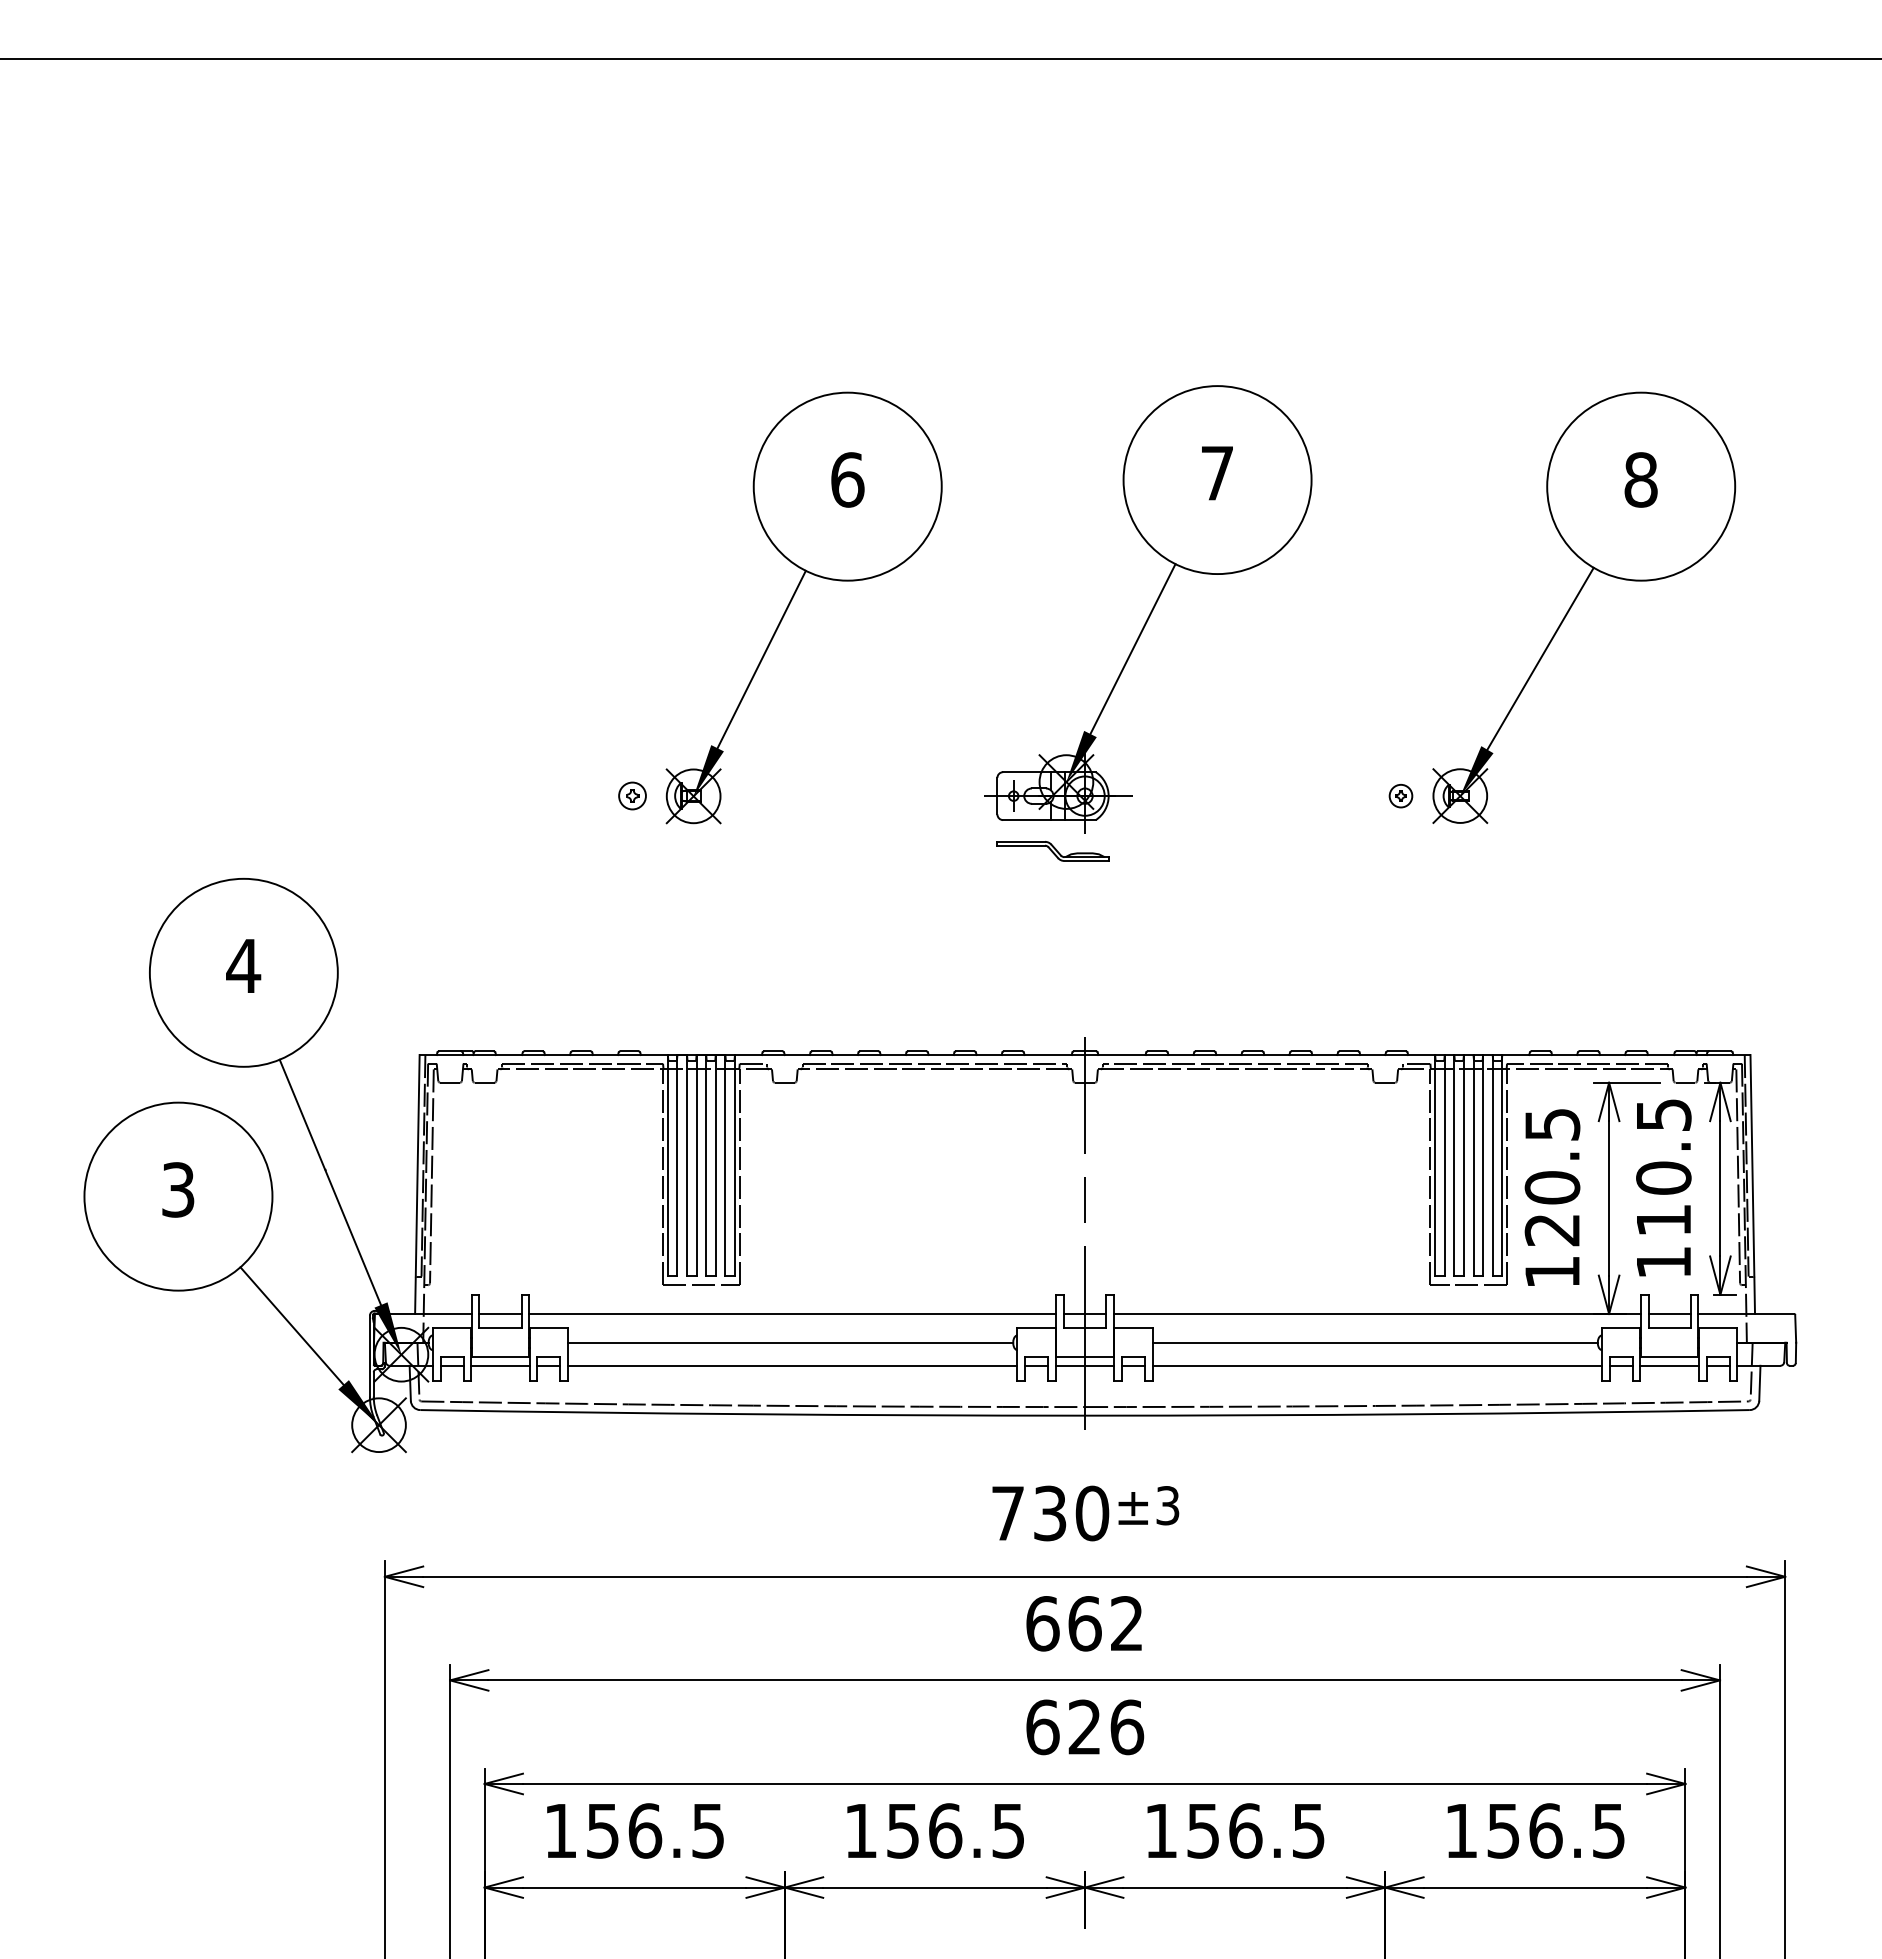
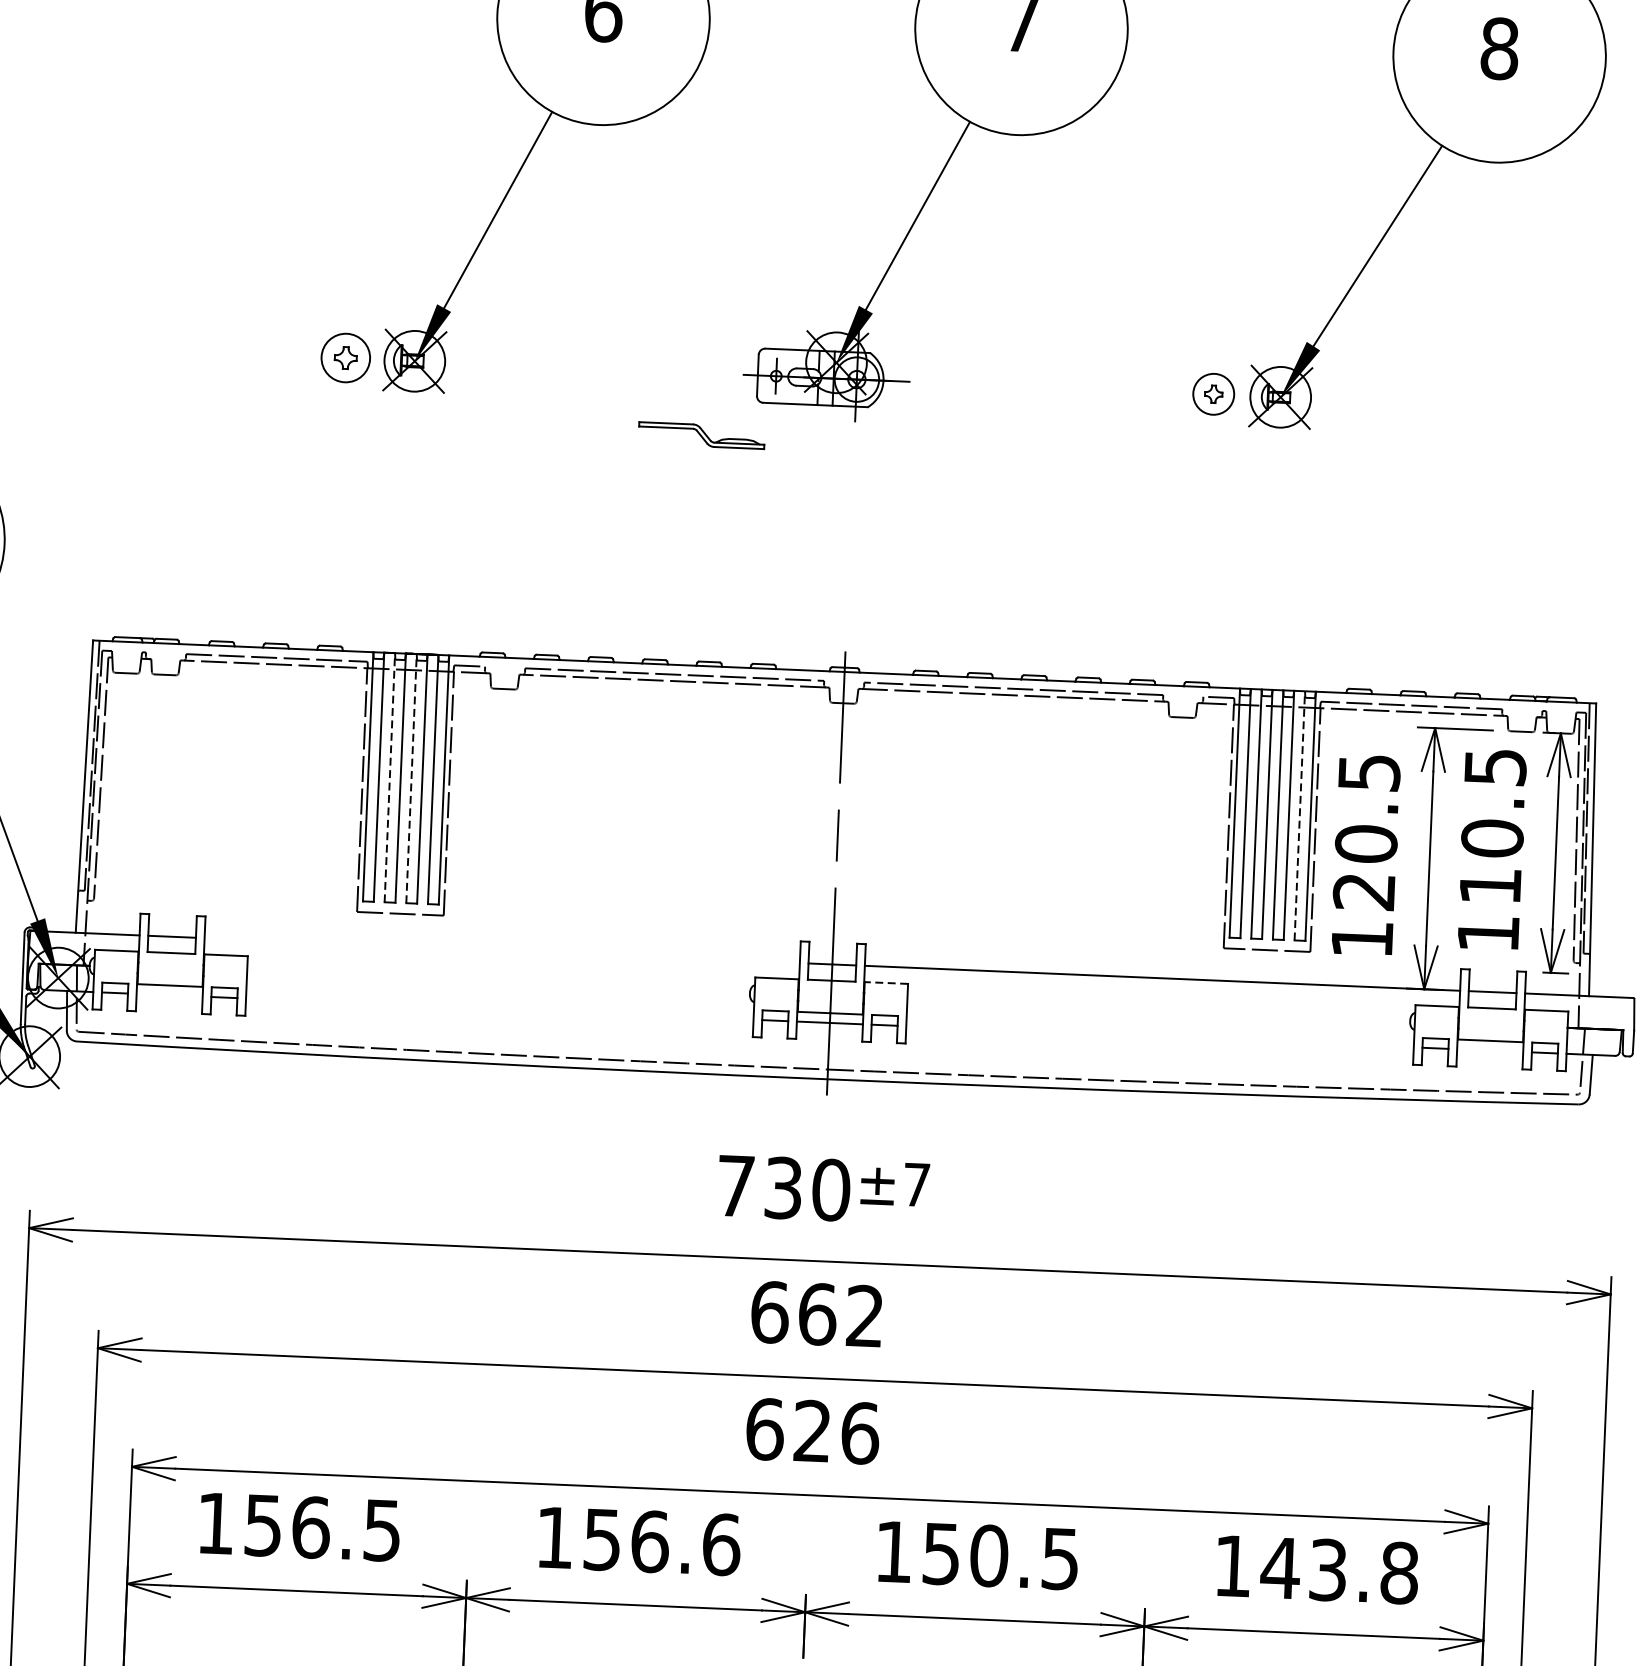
part: (632, 795) -> (345, 357), size x1.6
part: (1400, 796) -> (1213, 394), size x1.6
part: (1052, 851) -> (701, 435), moved
line: (687, 1164) -> (390, 776), solid -> dashed
line: (706, 1164) -> (411, 777), solid -> dashed
line: (1492, 1164) -> (1299, 814), solid -> dashed
line: (792, 1313) -> (501, 950), removed
line: (1133, 1328) -> (886, 983), solid -> dashed
line: (790, 1342) -> (498, 982), removed
line: (1374, 1342) -> (1157, 1010), removed
line: (500, 1365) -> (169, 994), removed
line: (792, 1365) -> (499, 1008), removed
line: (1377, 1365) -> (1160, 1036), removed
line: (1669, 1365) -> (1490, 1050), removed
text: (1167, 1505) -> (916, 1184), ±3 -> ±7
text: (1008, 1830) -> (721, 1544), 156.5 -> 156.6
text: (1245, 1830) -> (989, 1555), 156.5 -> 150.5
text: (1555, 1830) -> (1339, 1570), 156.5 -> 143.8

